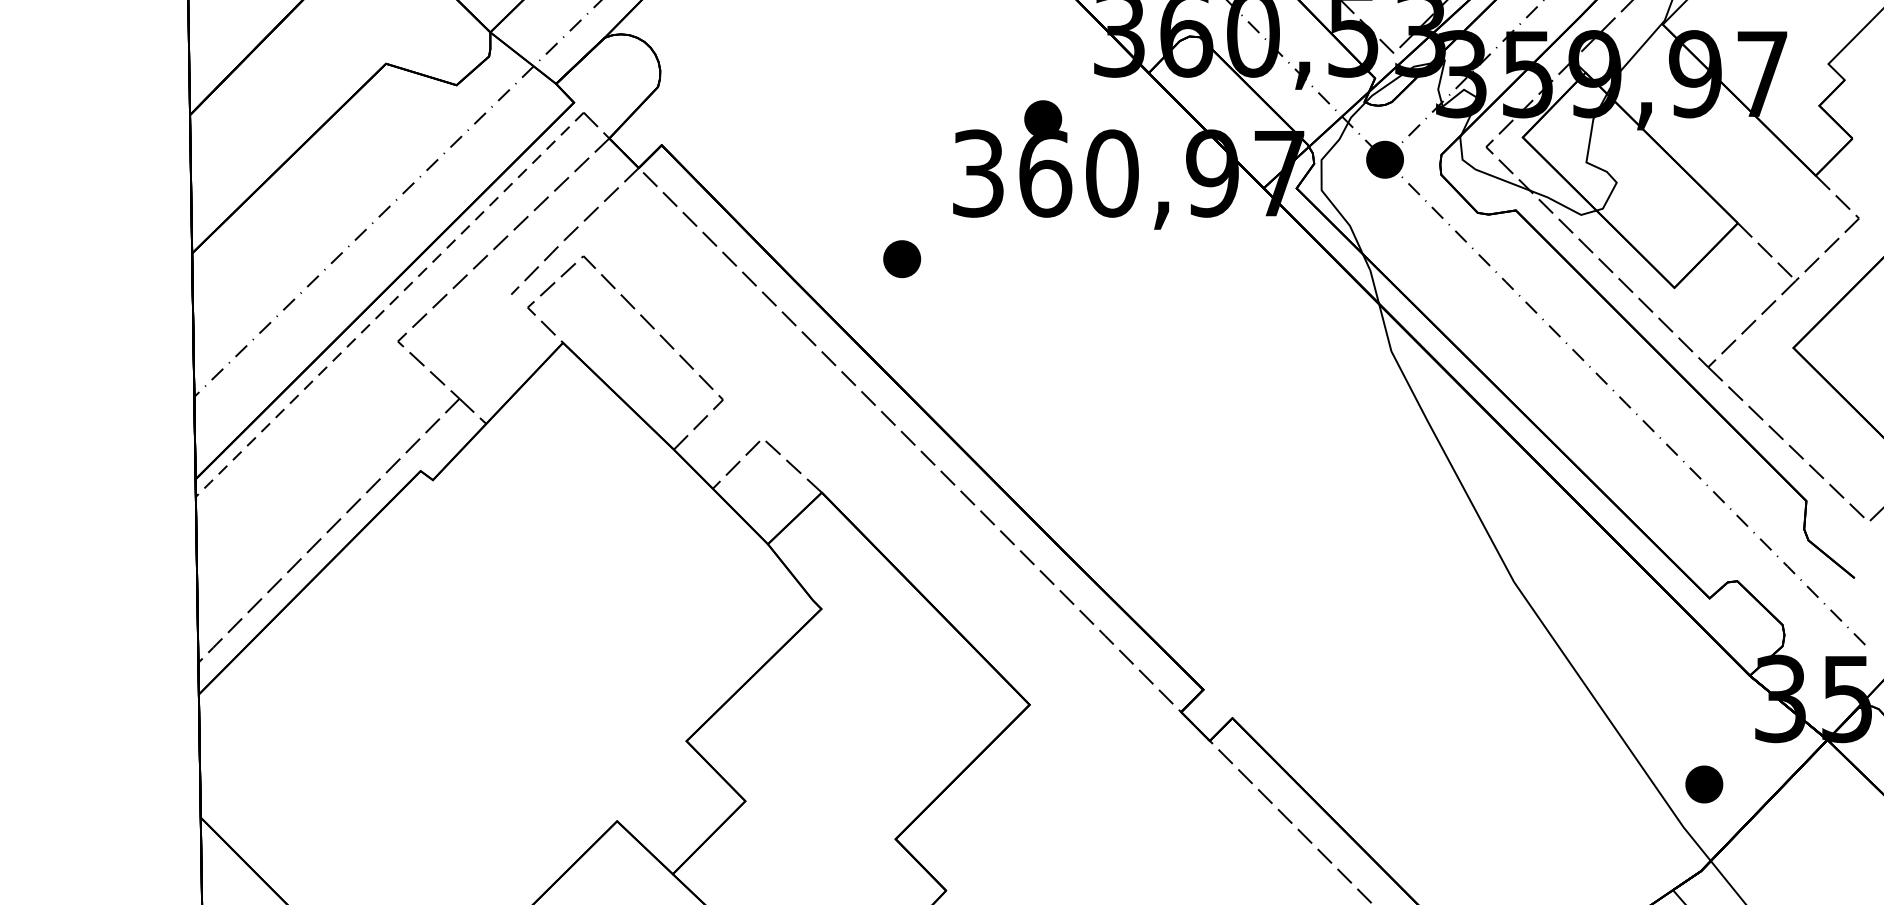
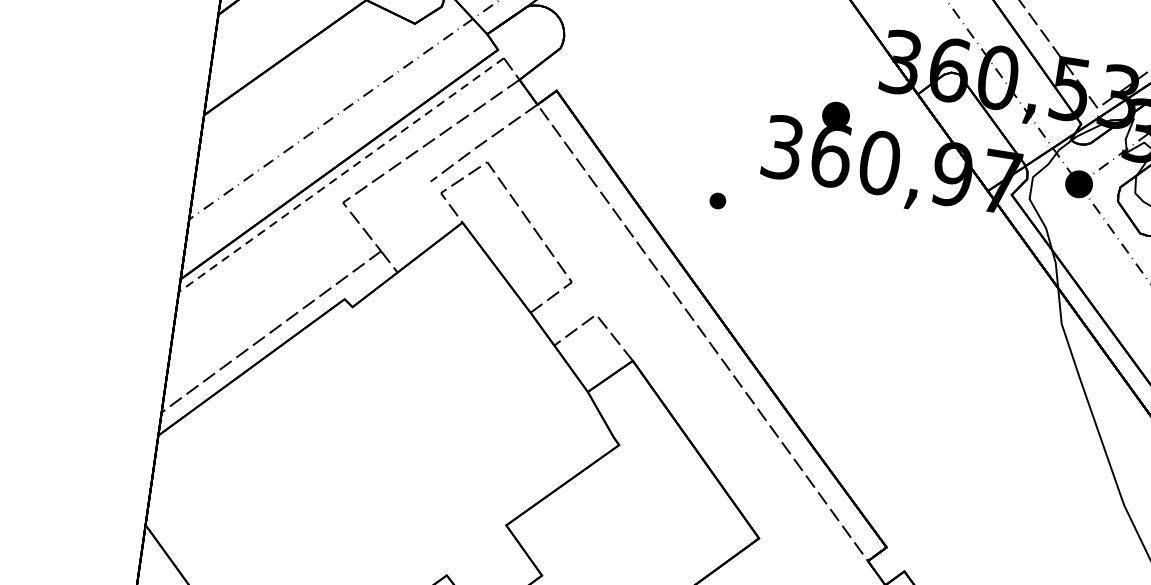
part: (902, 259) -> (718, 201), size x0.6

